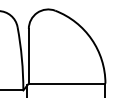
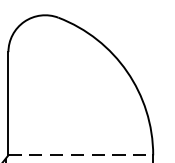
line: (67, 83) -> (81, 155), solid -> dashed

